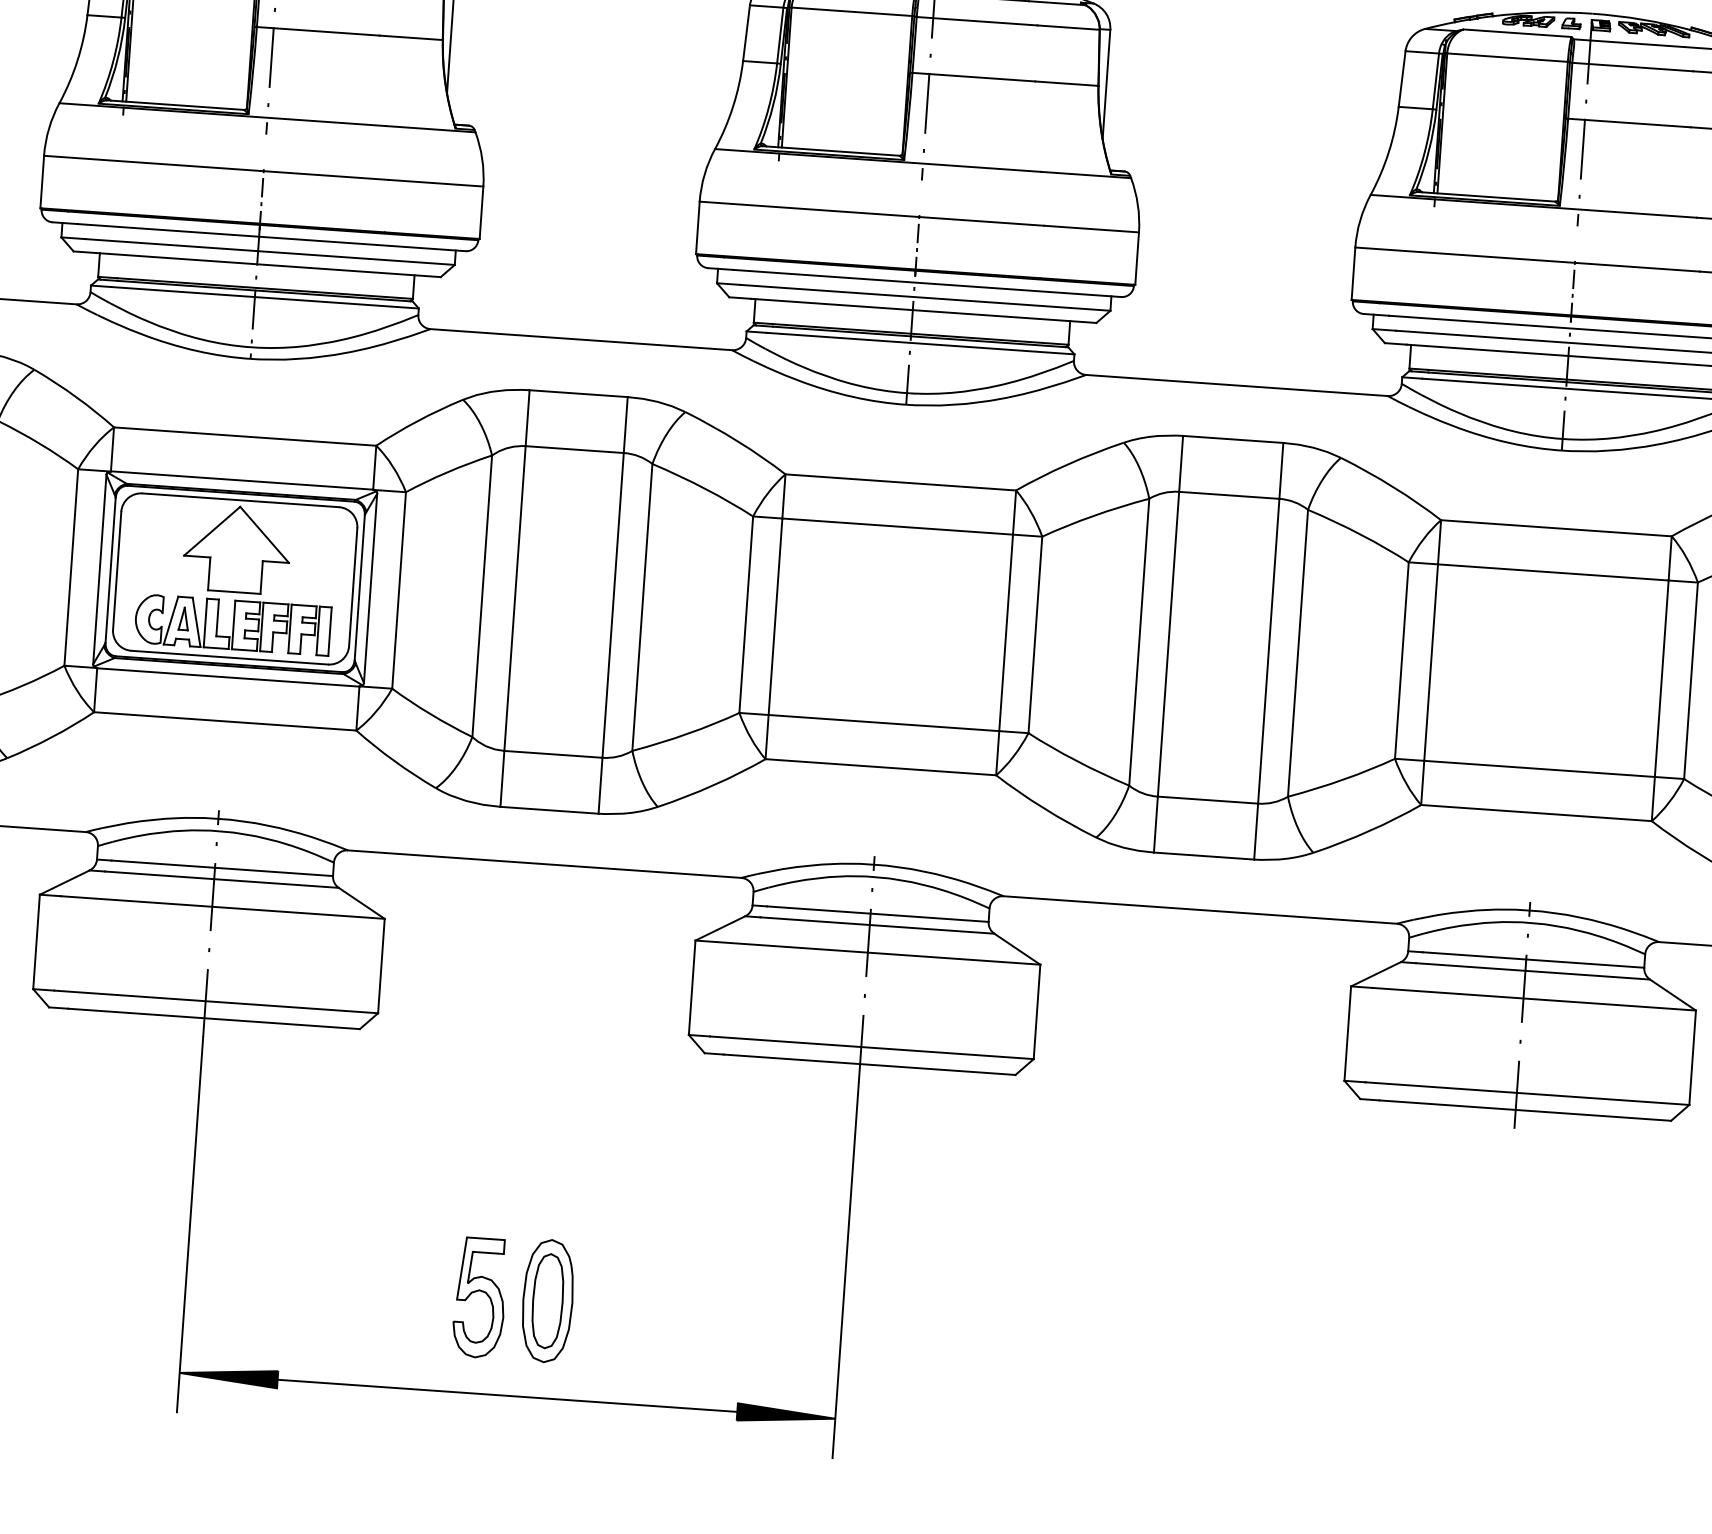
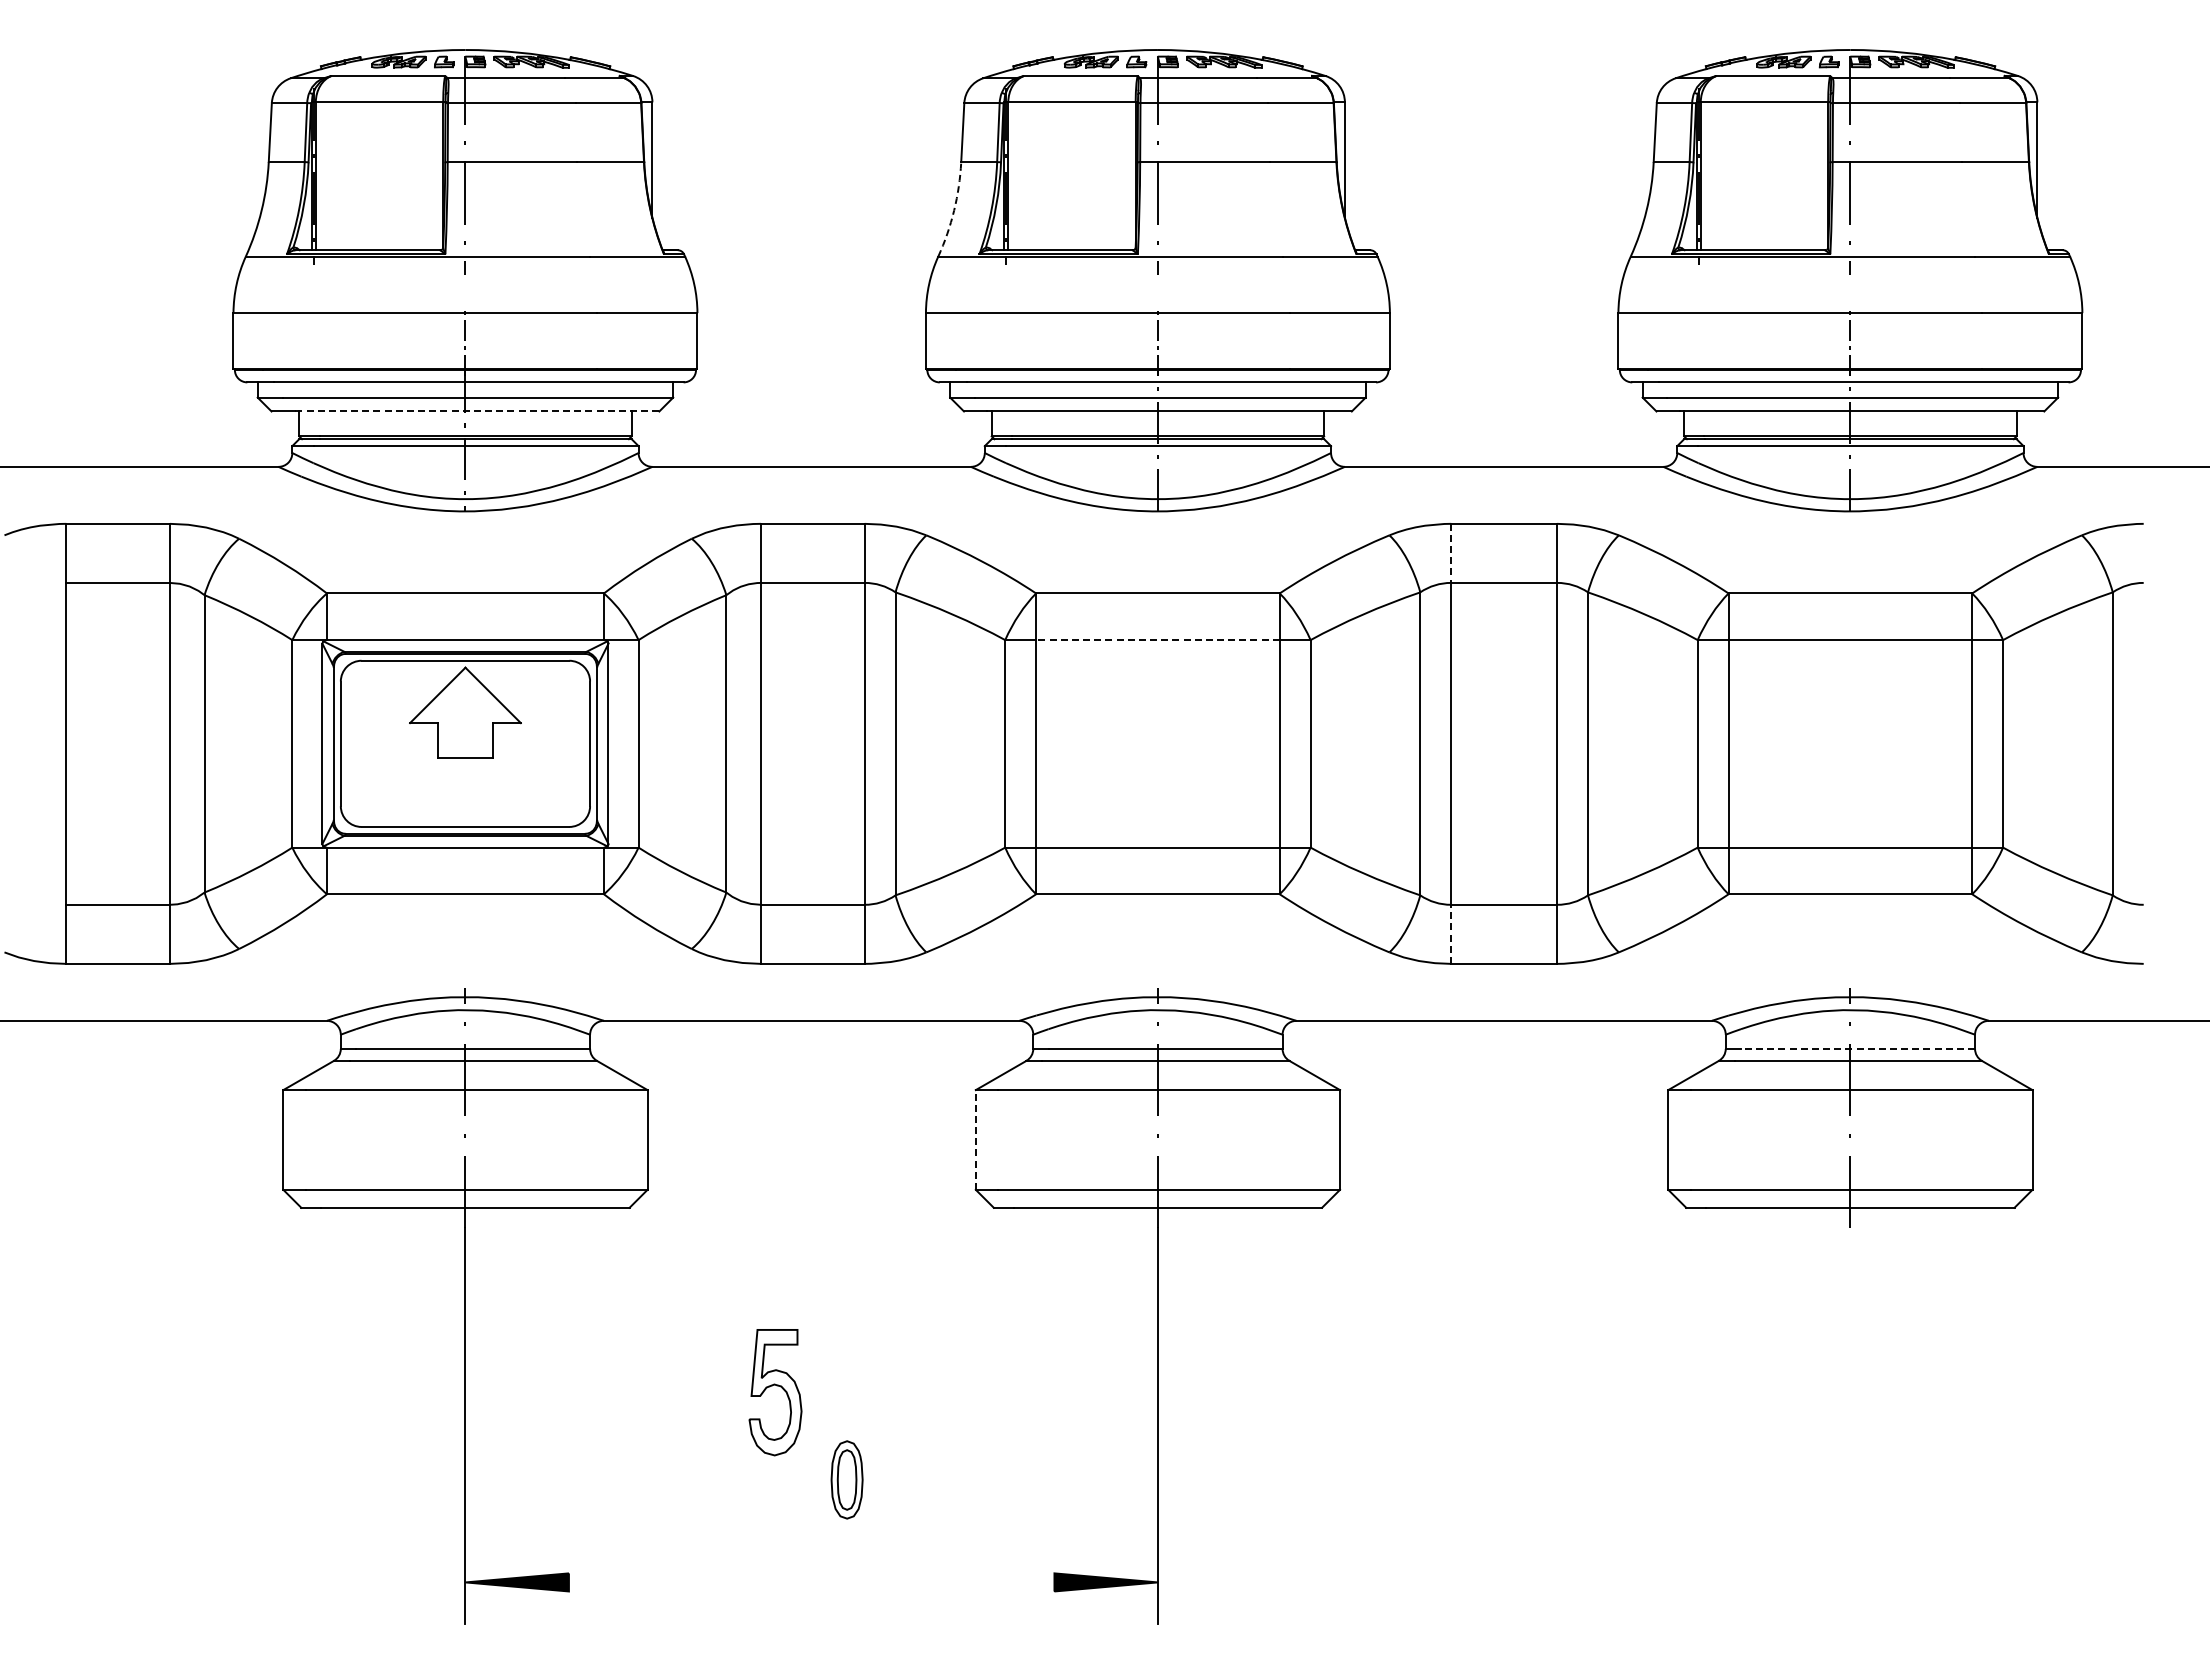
arc: (733, 106) -> (954, 210), solid -> dashed
line: (267, 265) -> (476, 411), solid -> dashed
line: (1181, 464) -> (1451, 553), solid -> dashed
line: (897, 526) -> (1157, 640), solid -> dashed
part: (233, 624) -> (466, 791), removed
line: (1156, 824) -> (1451, 934), solid -> dashed
line: (1532, 959) -> (1857, 1048), solid -> dashed
line: (691, 987) -> (975, 1139), solid -> dashed
part: (482, 1292) -> (777, 1386), moved
part: (547, 1300) -> (846, 1479), size x0.6
line: (507, 1395) -> (811, 1582), removed

